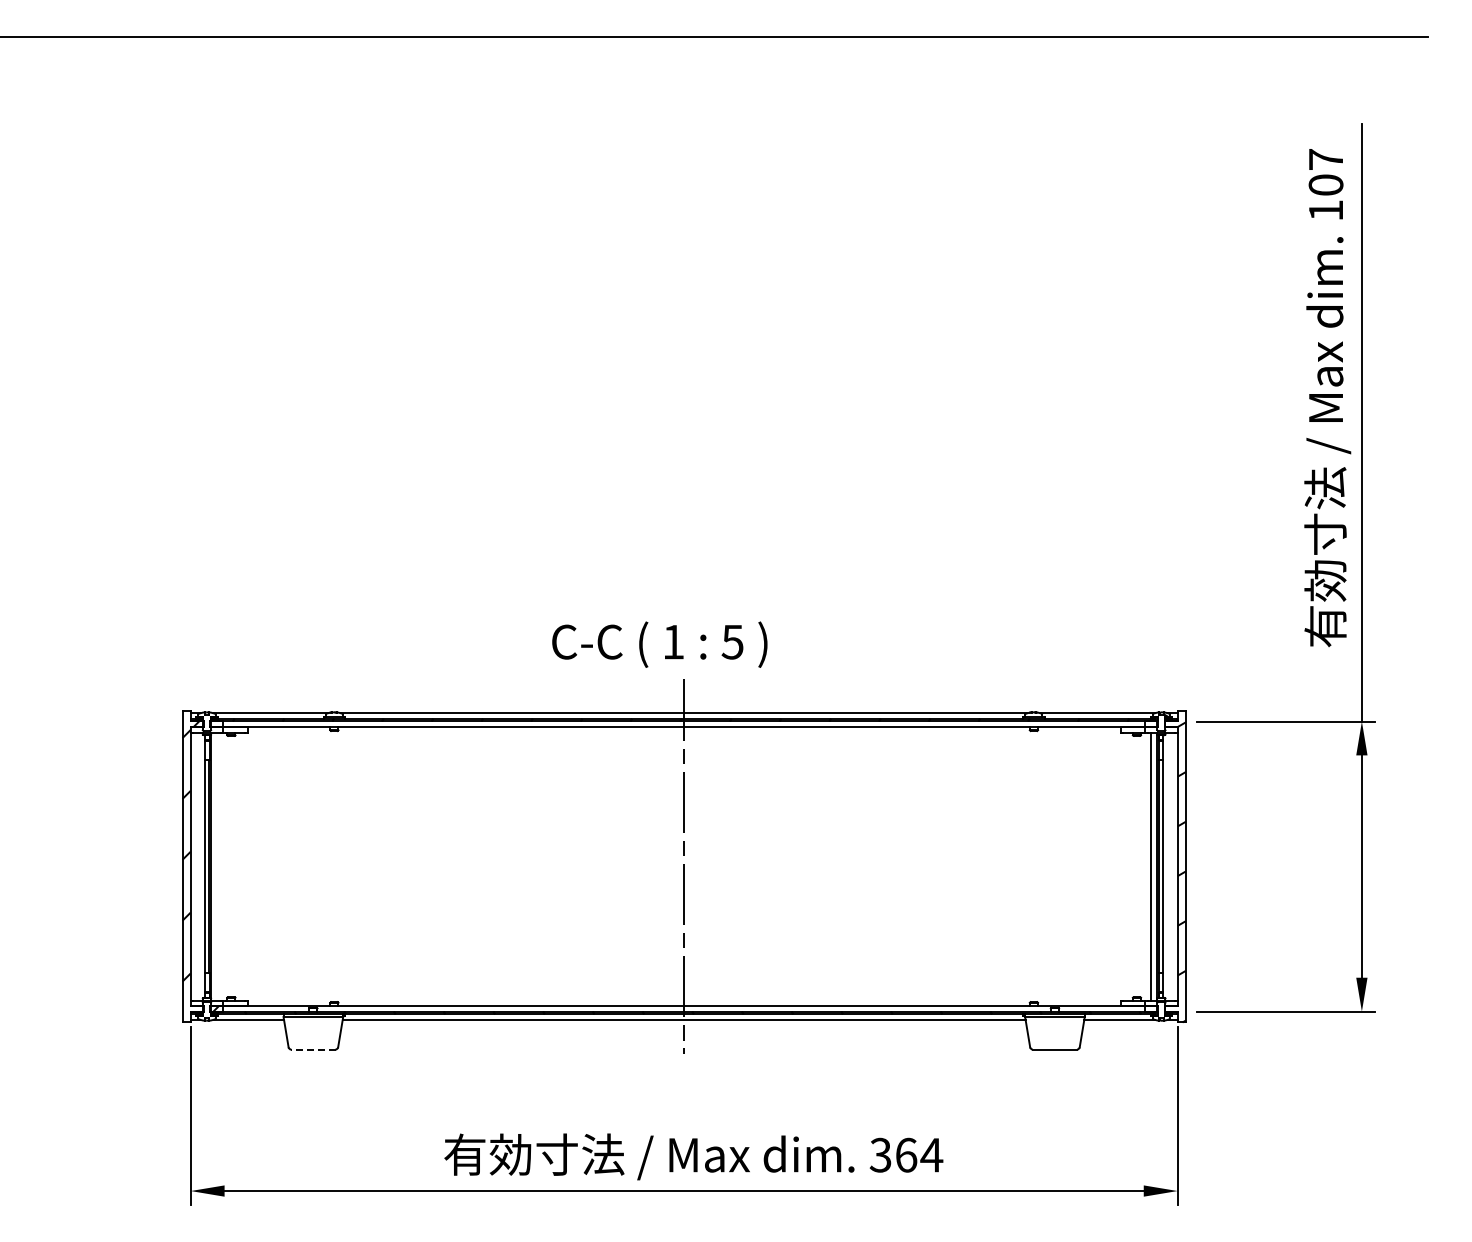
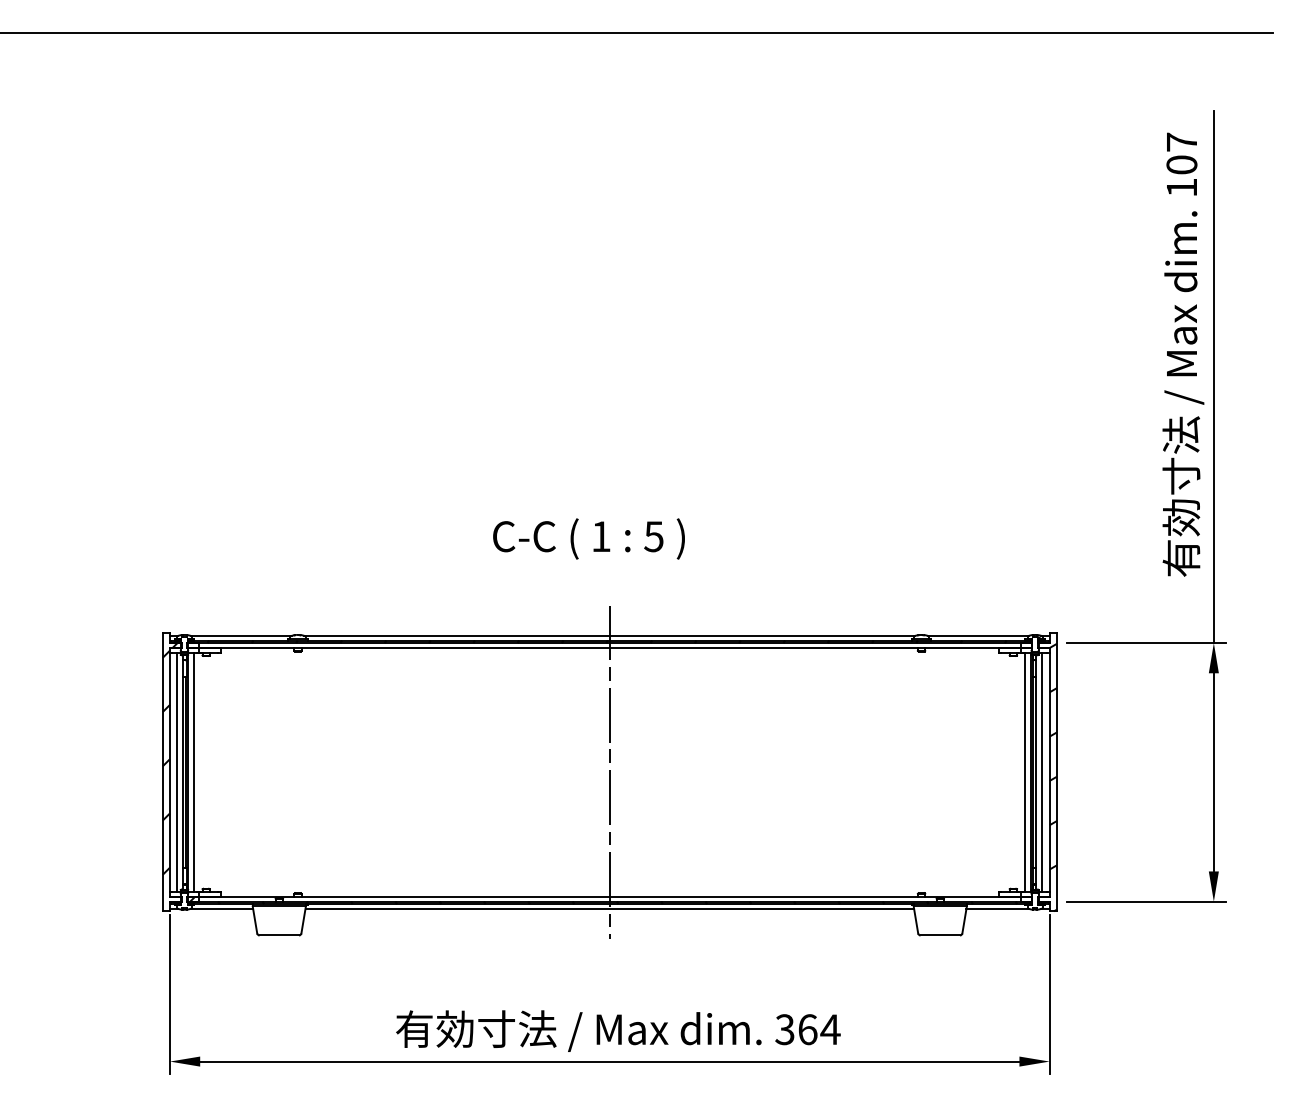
text: (659, 644) -> (588, 538), moved
line: (198, 866) -> (176, 772), added
line: (217, 866) -> (193, 772), added
line: (1169, 866) -> (1042, 772), added
line: (312, 1049) -> (278, 935), dashed -> solid

